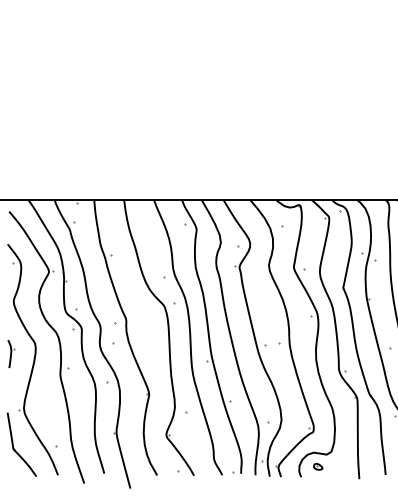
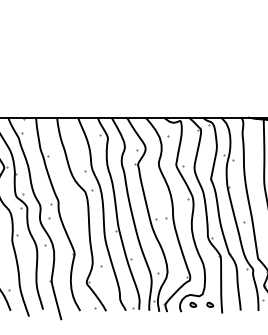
part: (342, 466) -> (210, 304), added

